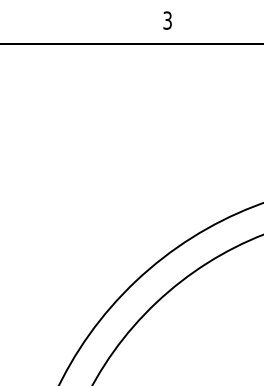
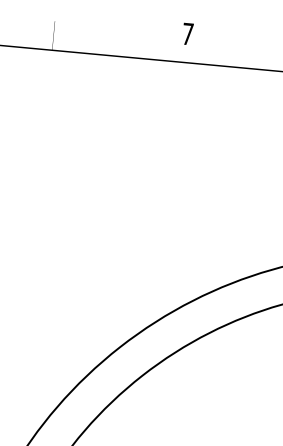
text: (167, 20) -> (187, 33), 3 -> 7

